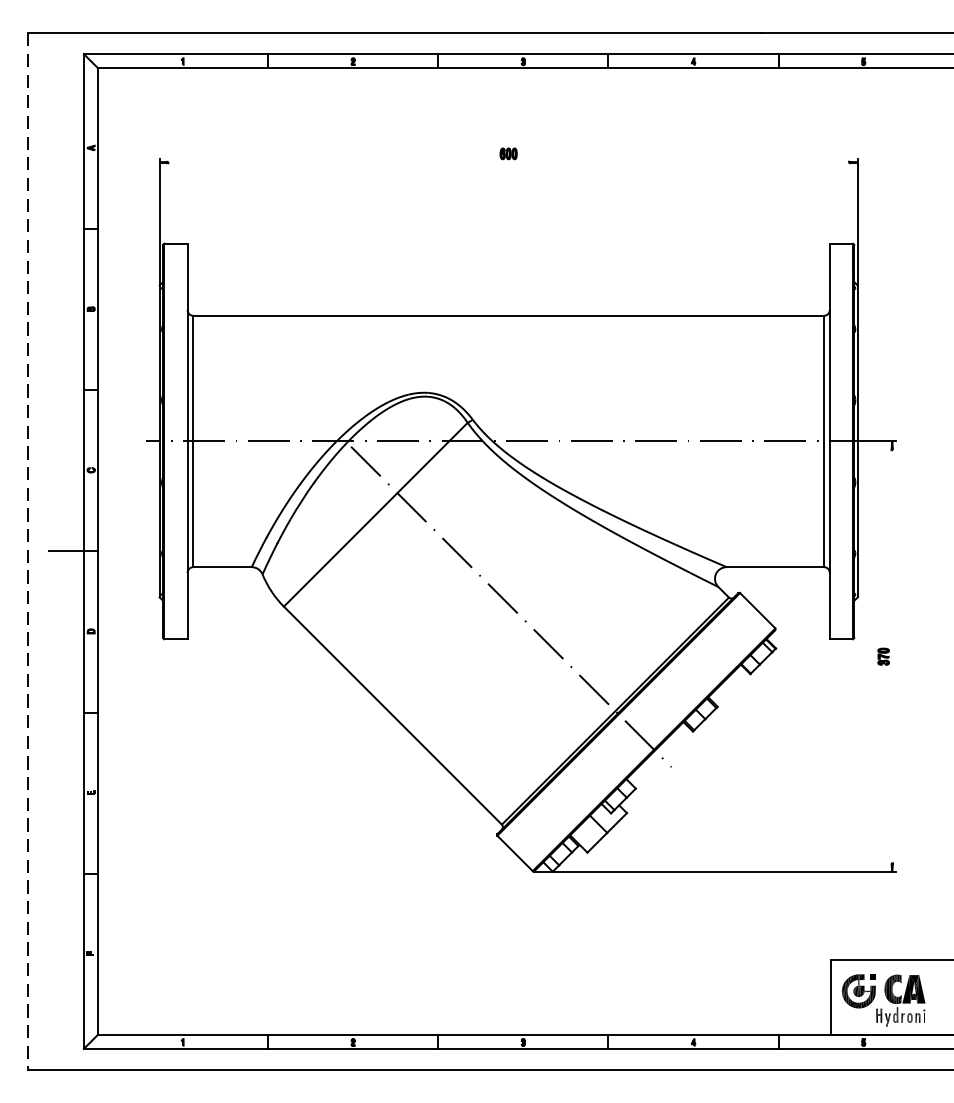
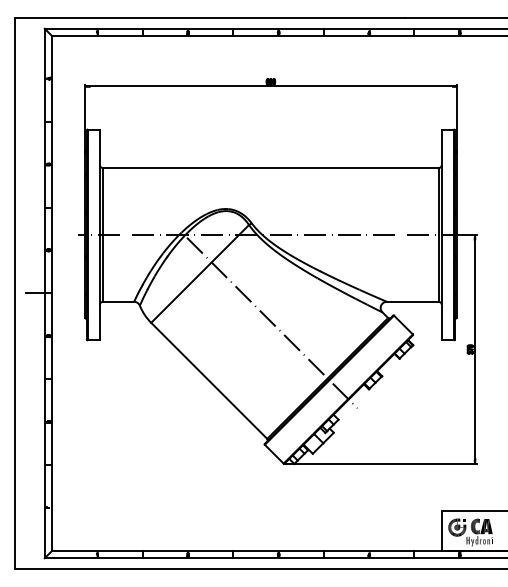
line: (507, 162) -> (270, 86), added
line: (28, 551) -> (15, 293), dashed -> solid
line: (893, 656) -> (475, 349), added

